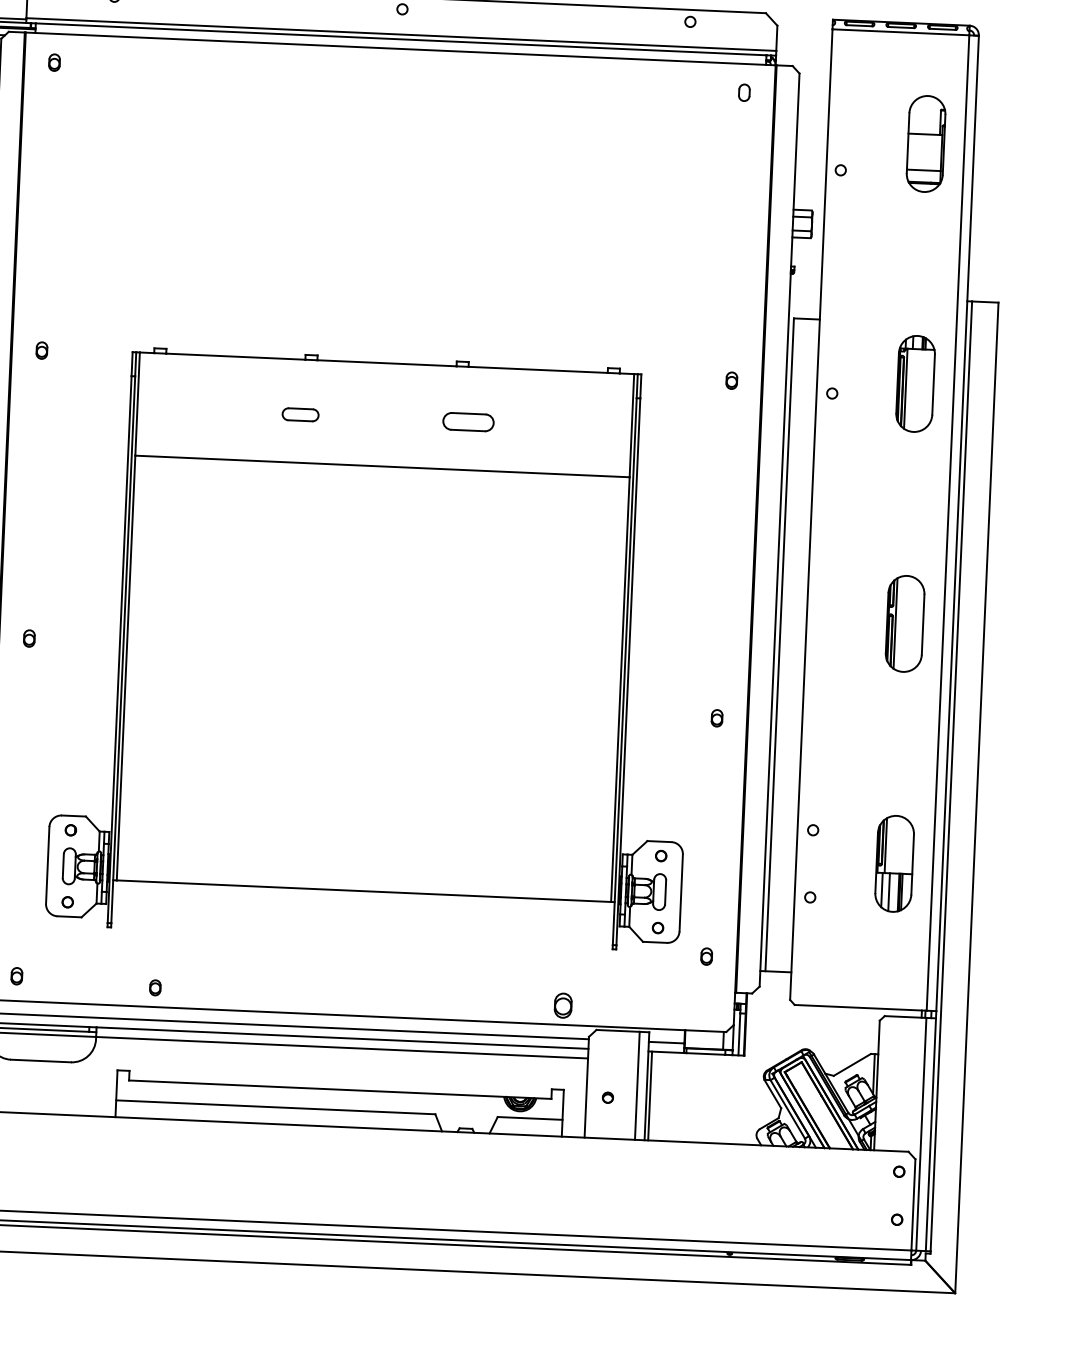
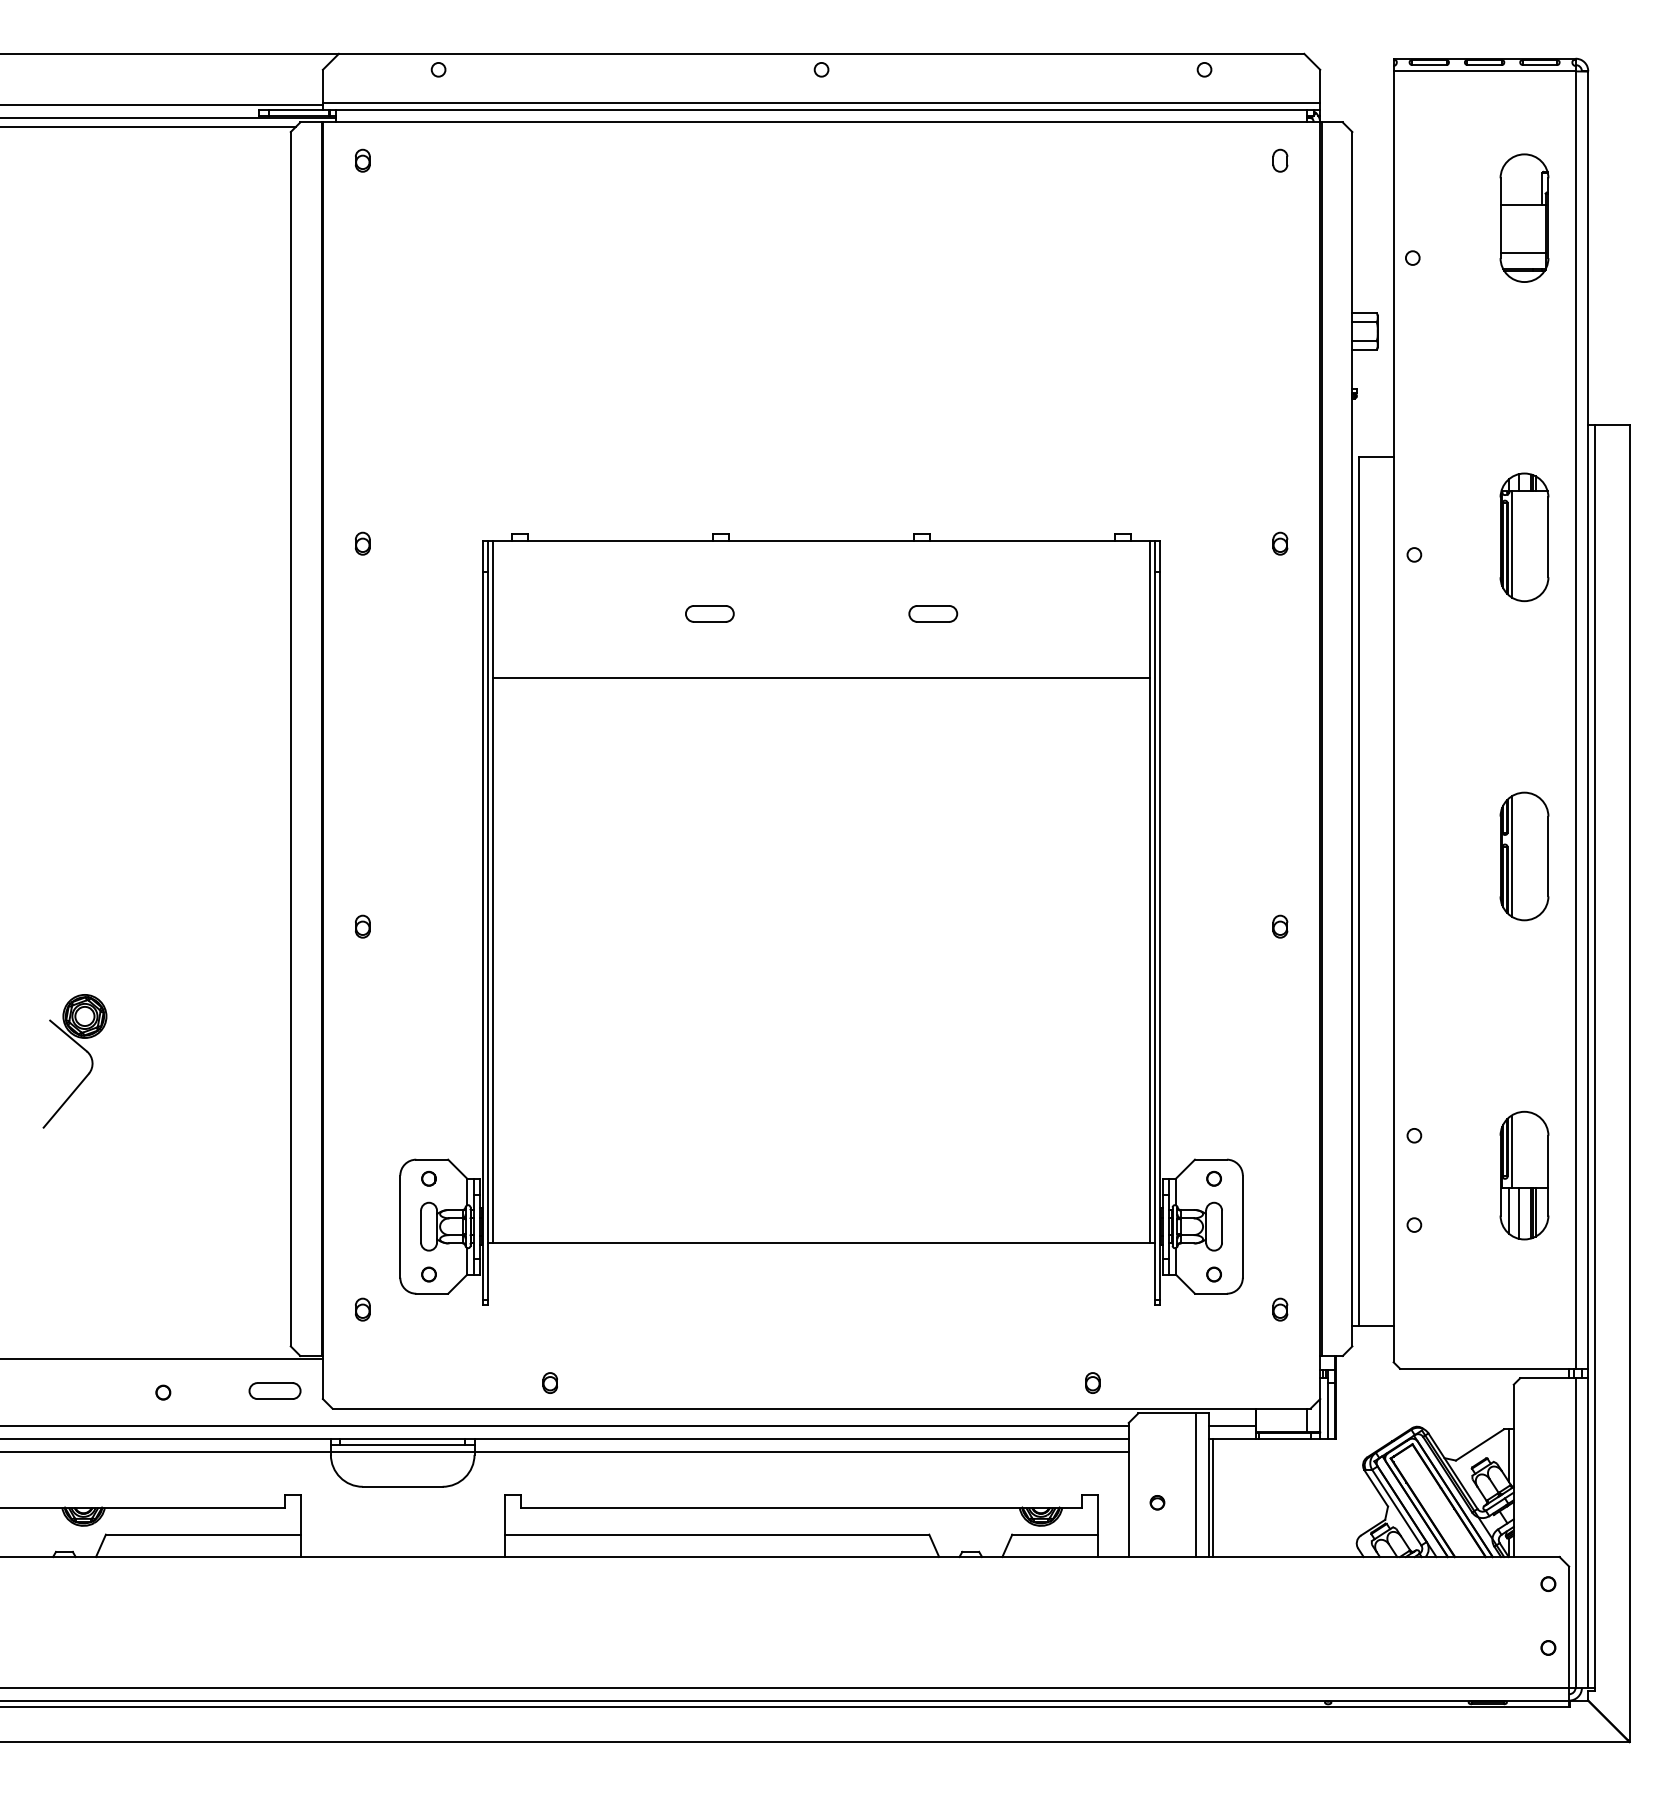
part: (468, 421) -> (933, 613), size x0.71
part: (717, 718) -> (1280, 926), moved
part: (16, 976) -> (362, 1309), moved
part: (563, 1005) -> (1092, 1382), size x0.62

